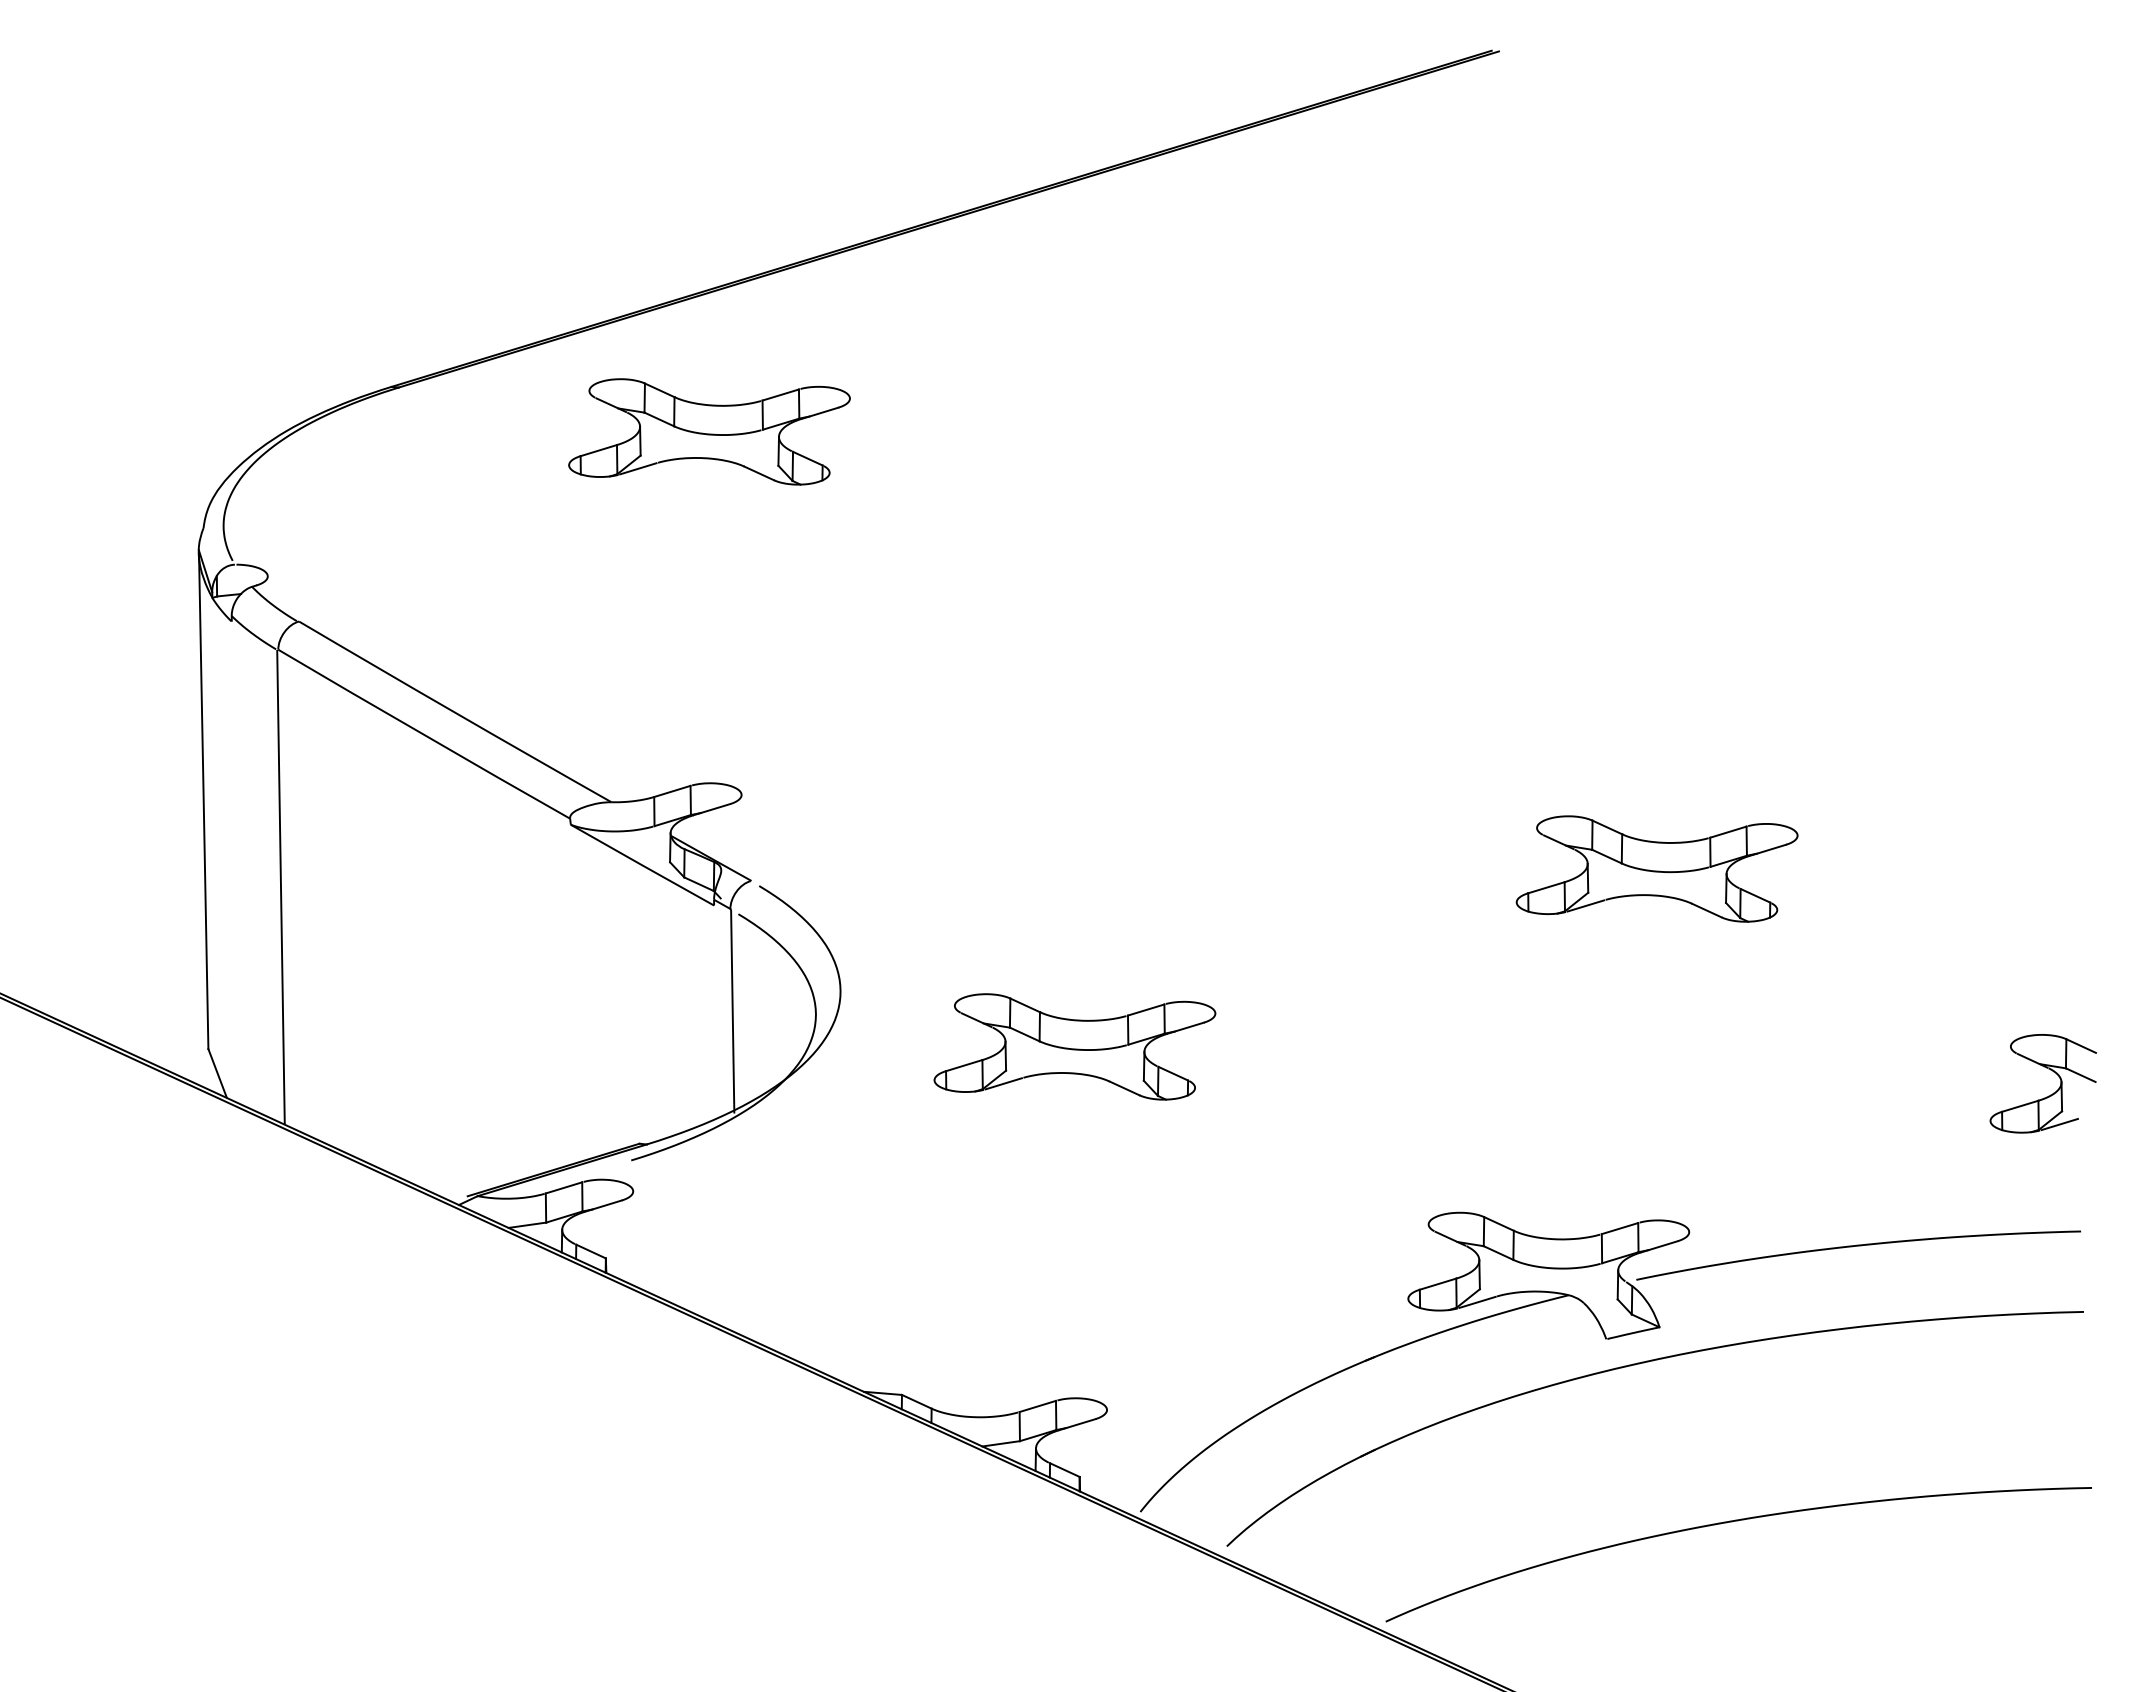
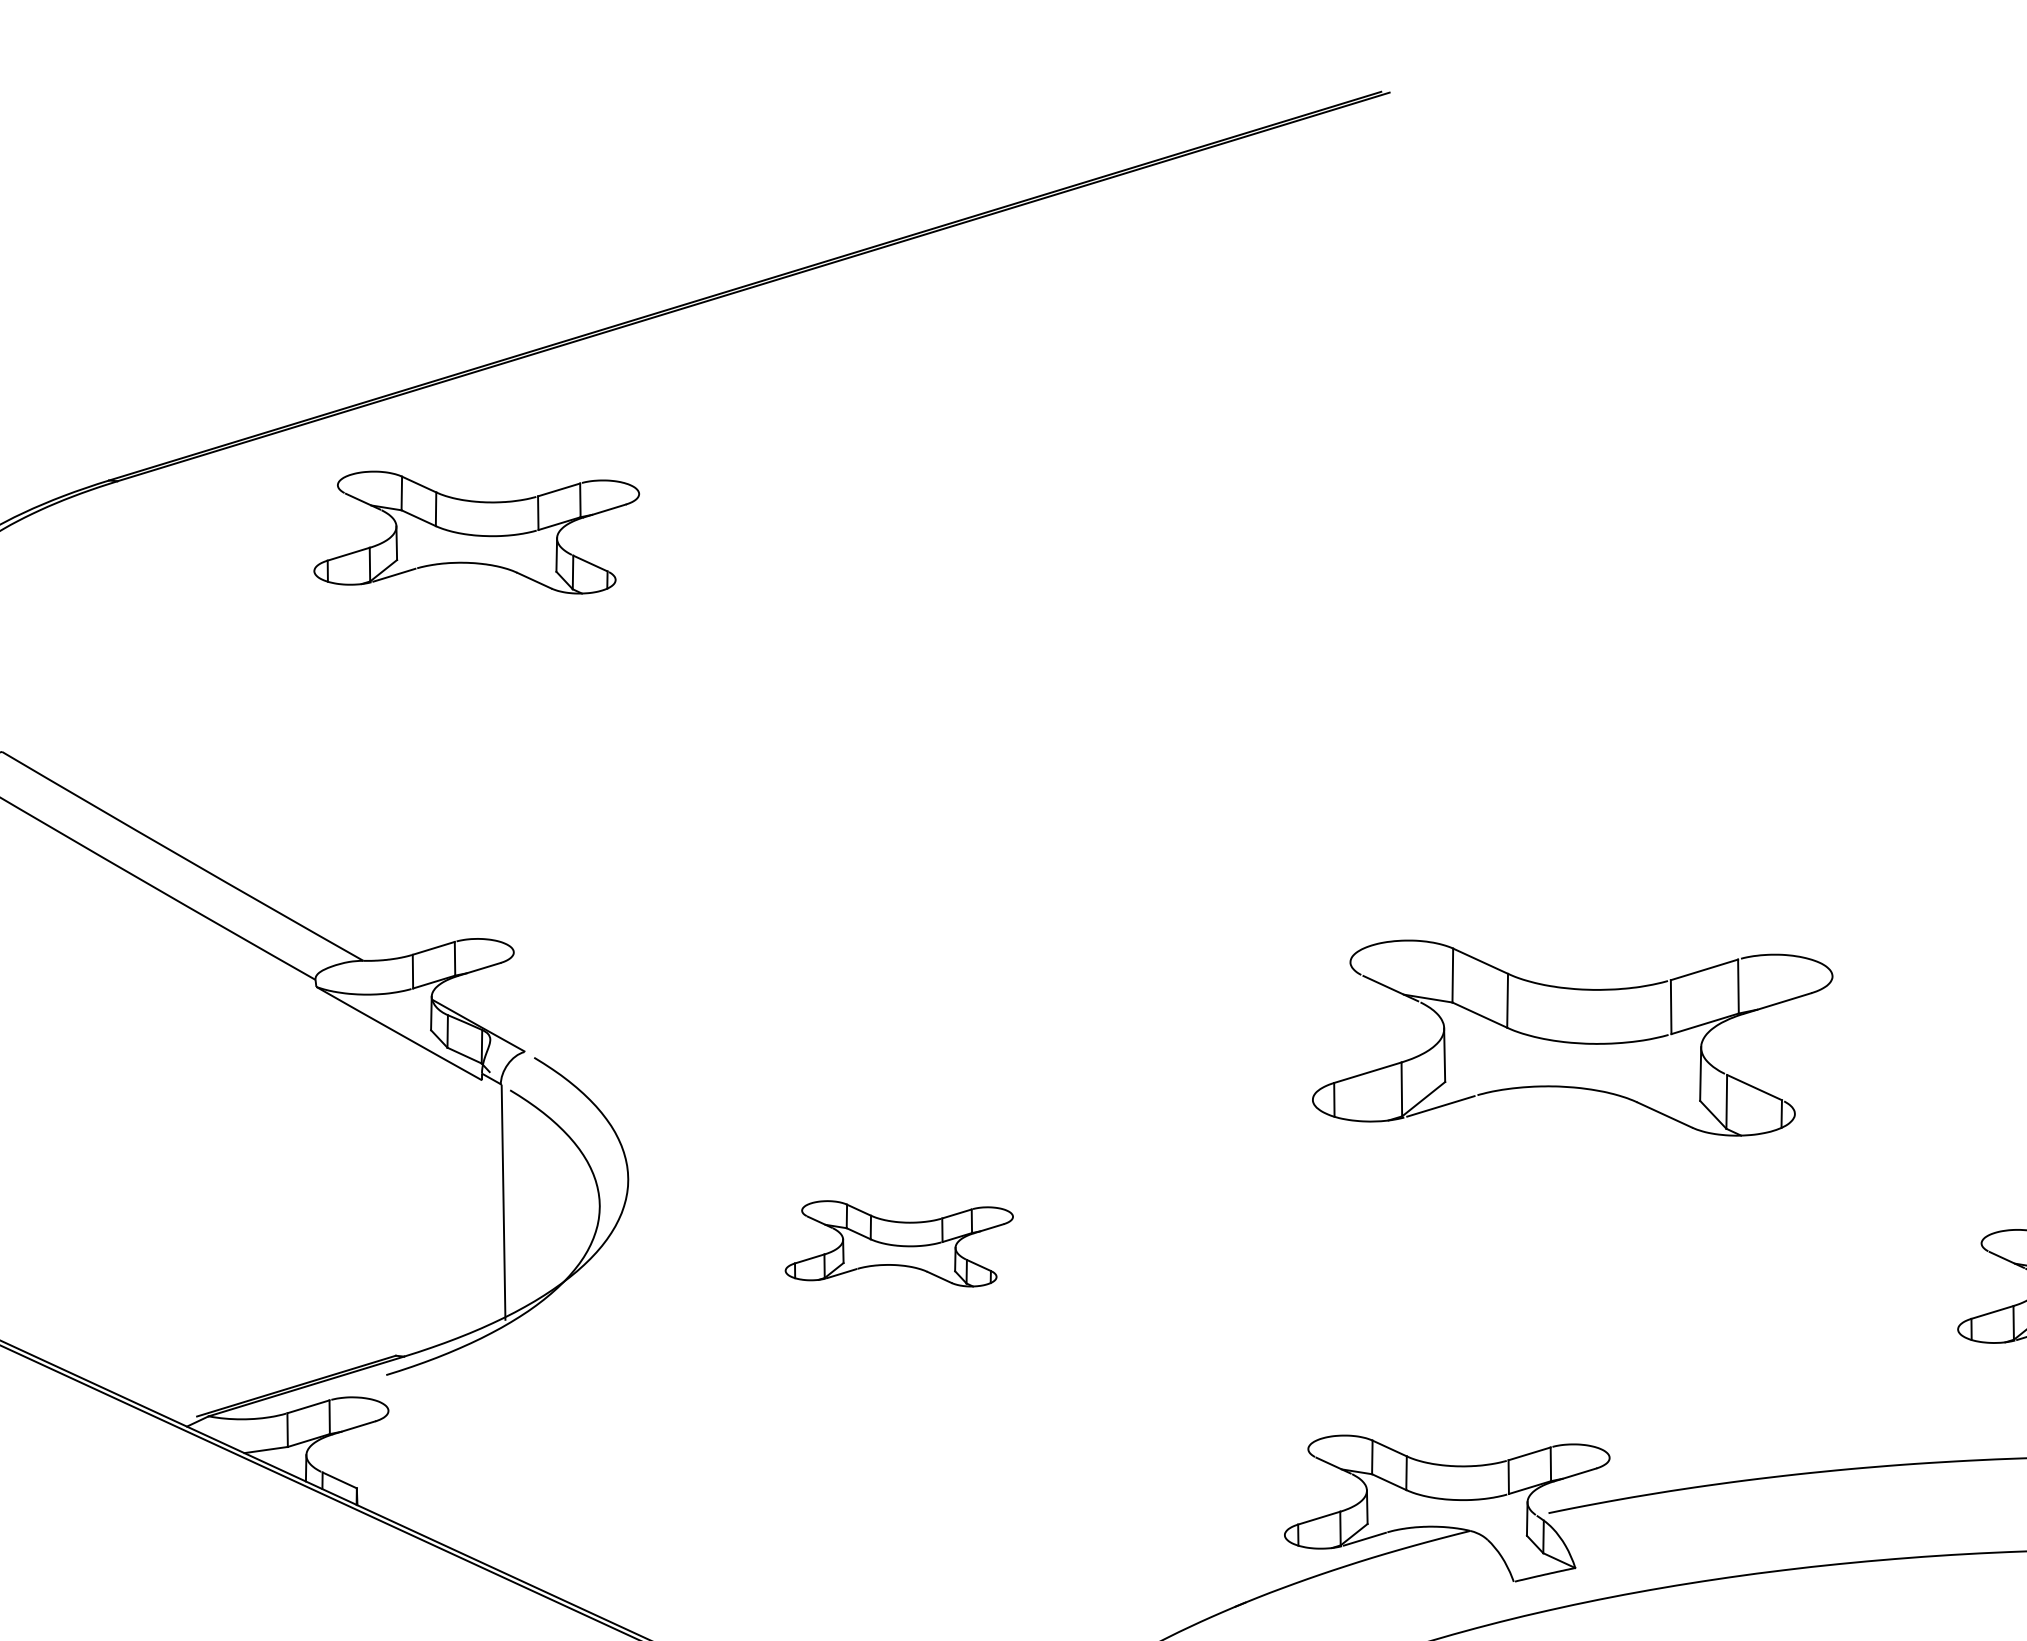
part: (1656, 868) -> (1571, 1037), size x1.6
part: (1074, 1046) -> (898, 1243), size x0.7

